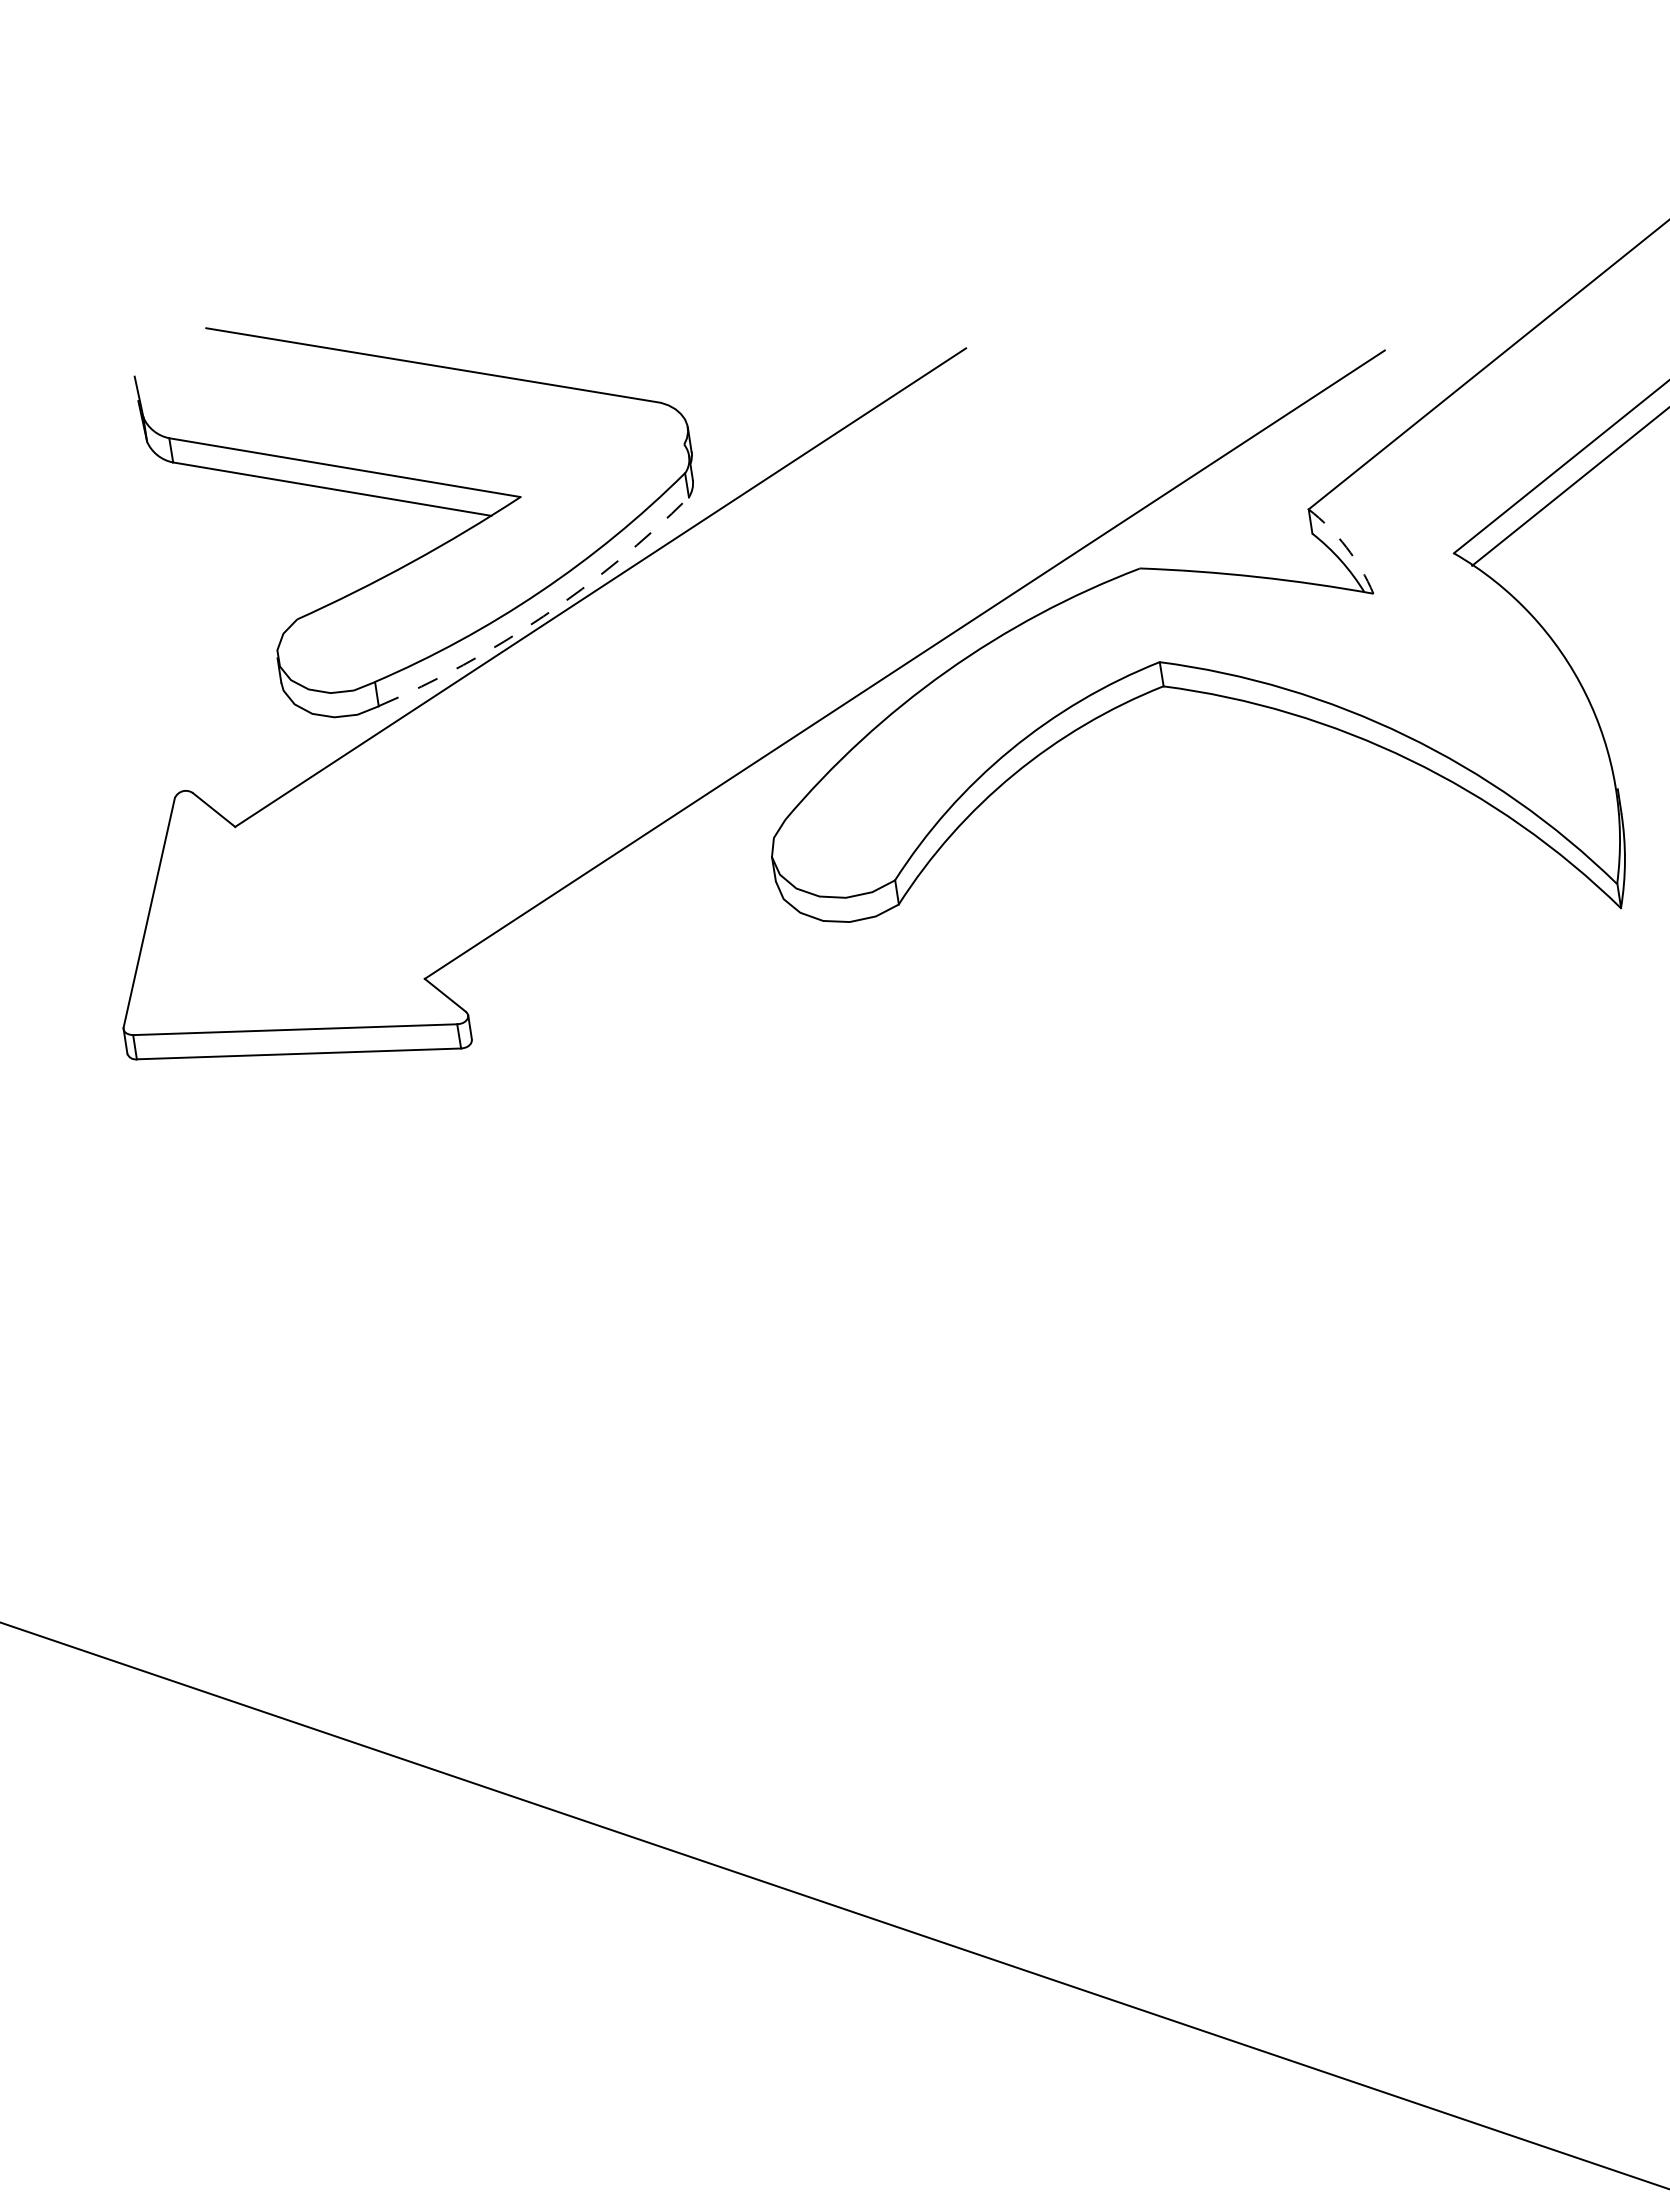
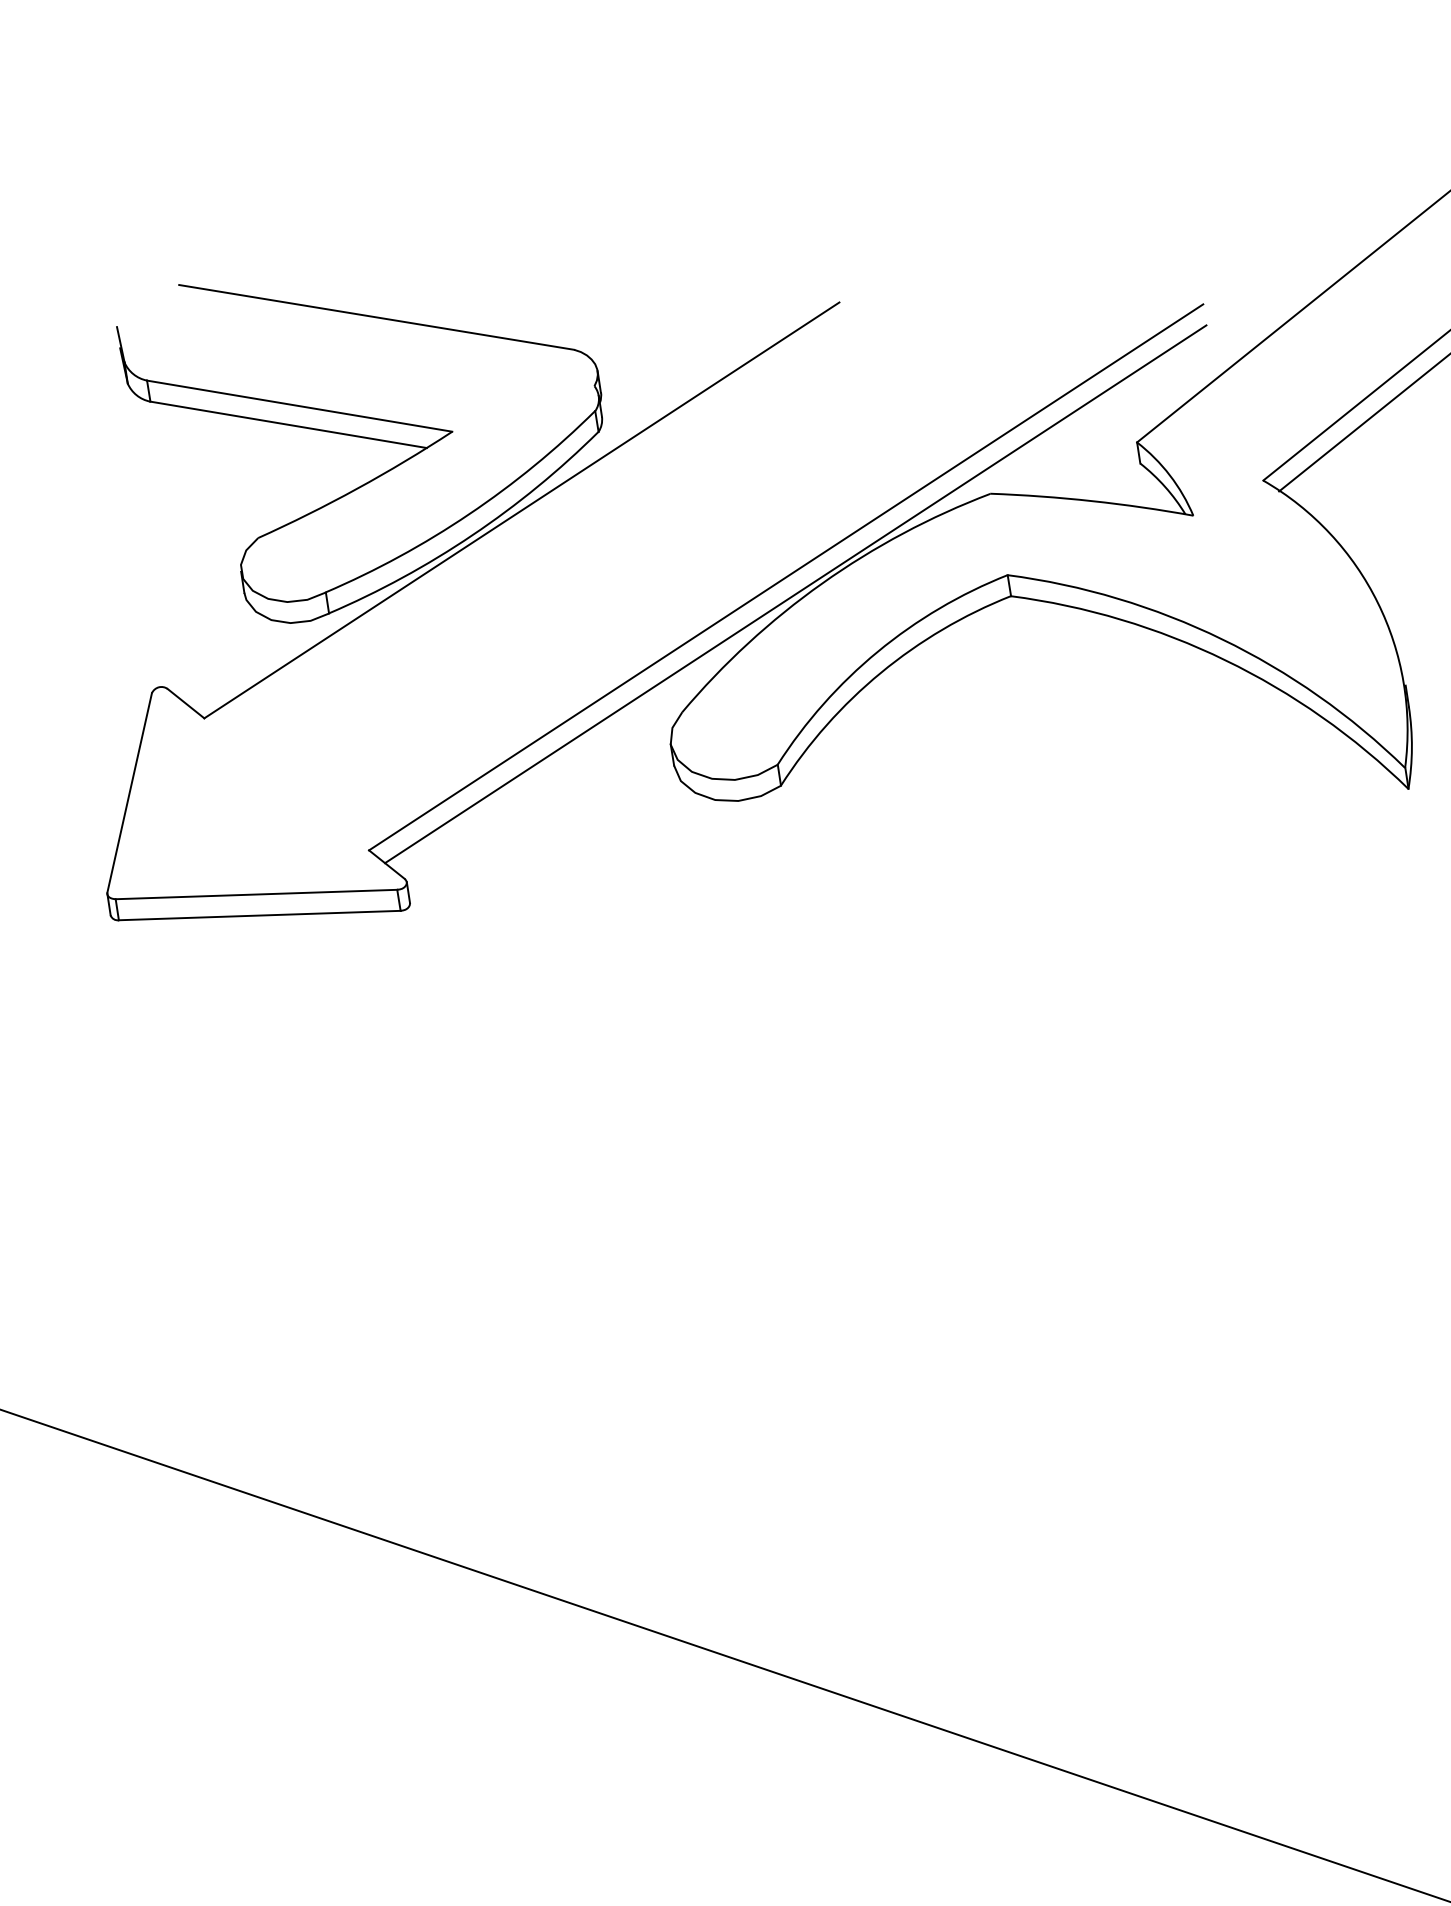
arc: (1346, 547) -> (1169, 475), dashed -> solid
arc: (543, 616) -> (472, 535), dashed -> solid
line: (915, 683) -> (795, 593), added

